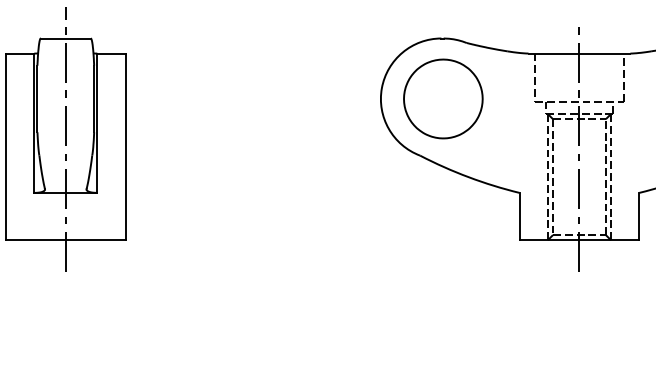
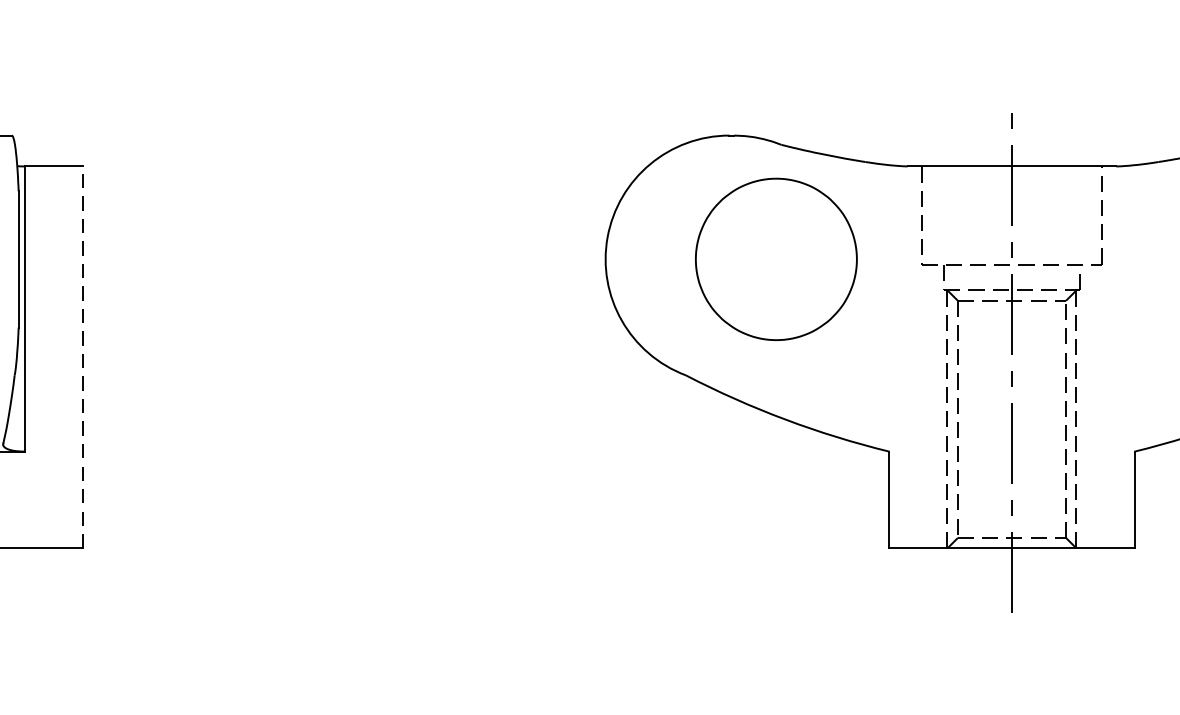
part: (443, 98) -> (776, 258), moved
line: (125, 146) -> (82, 356), solid -> dashed

